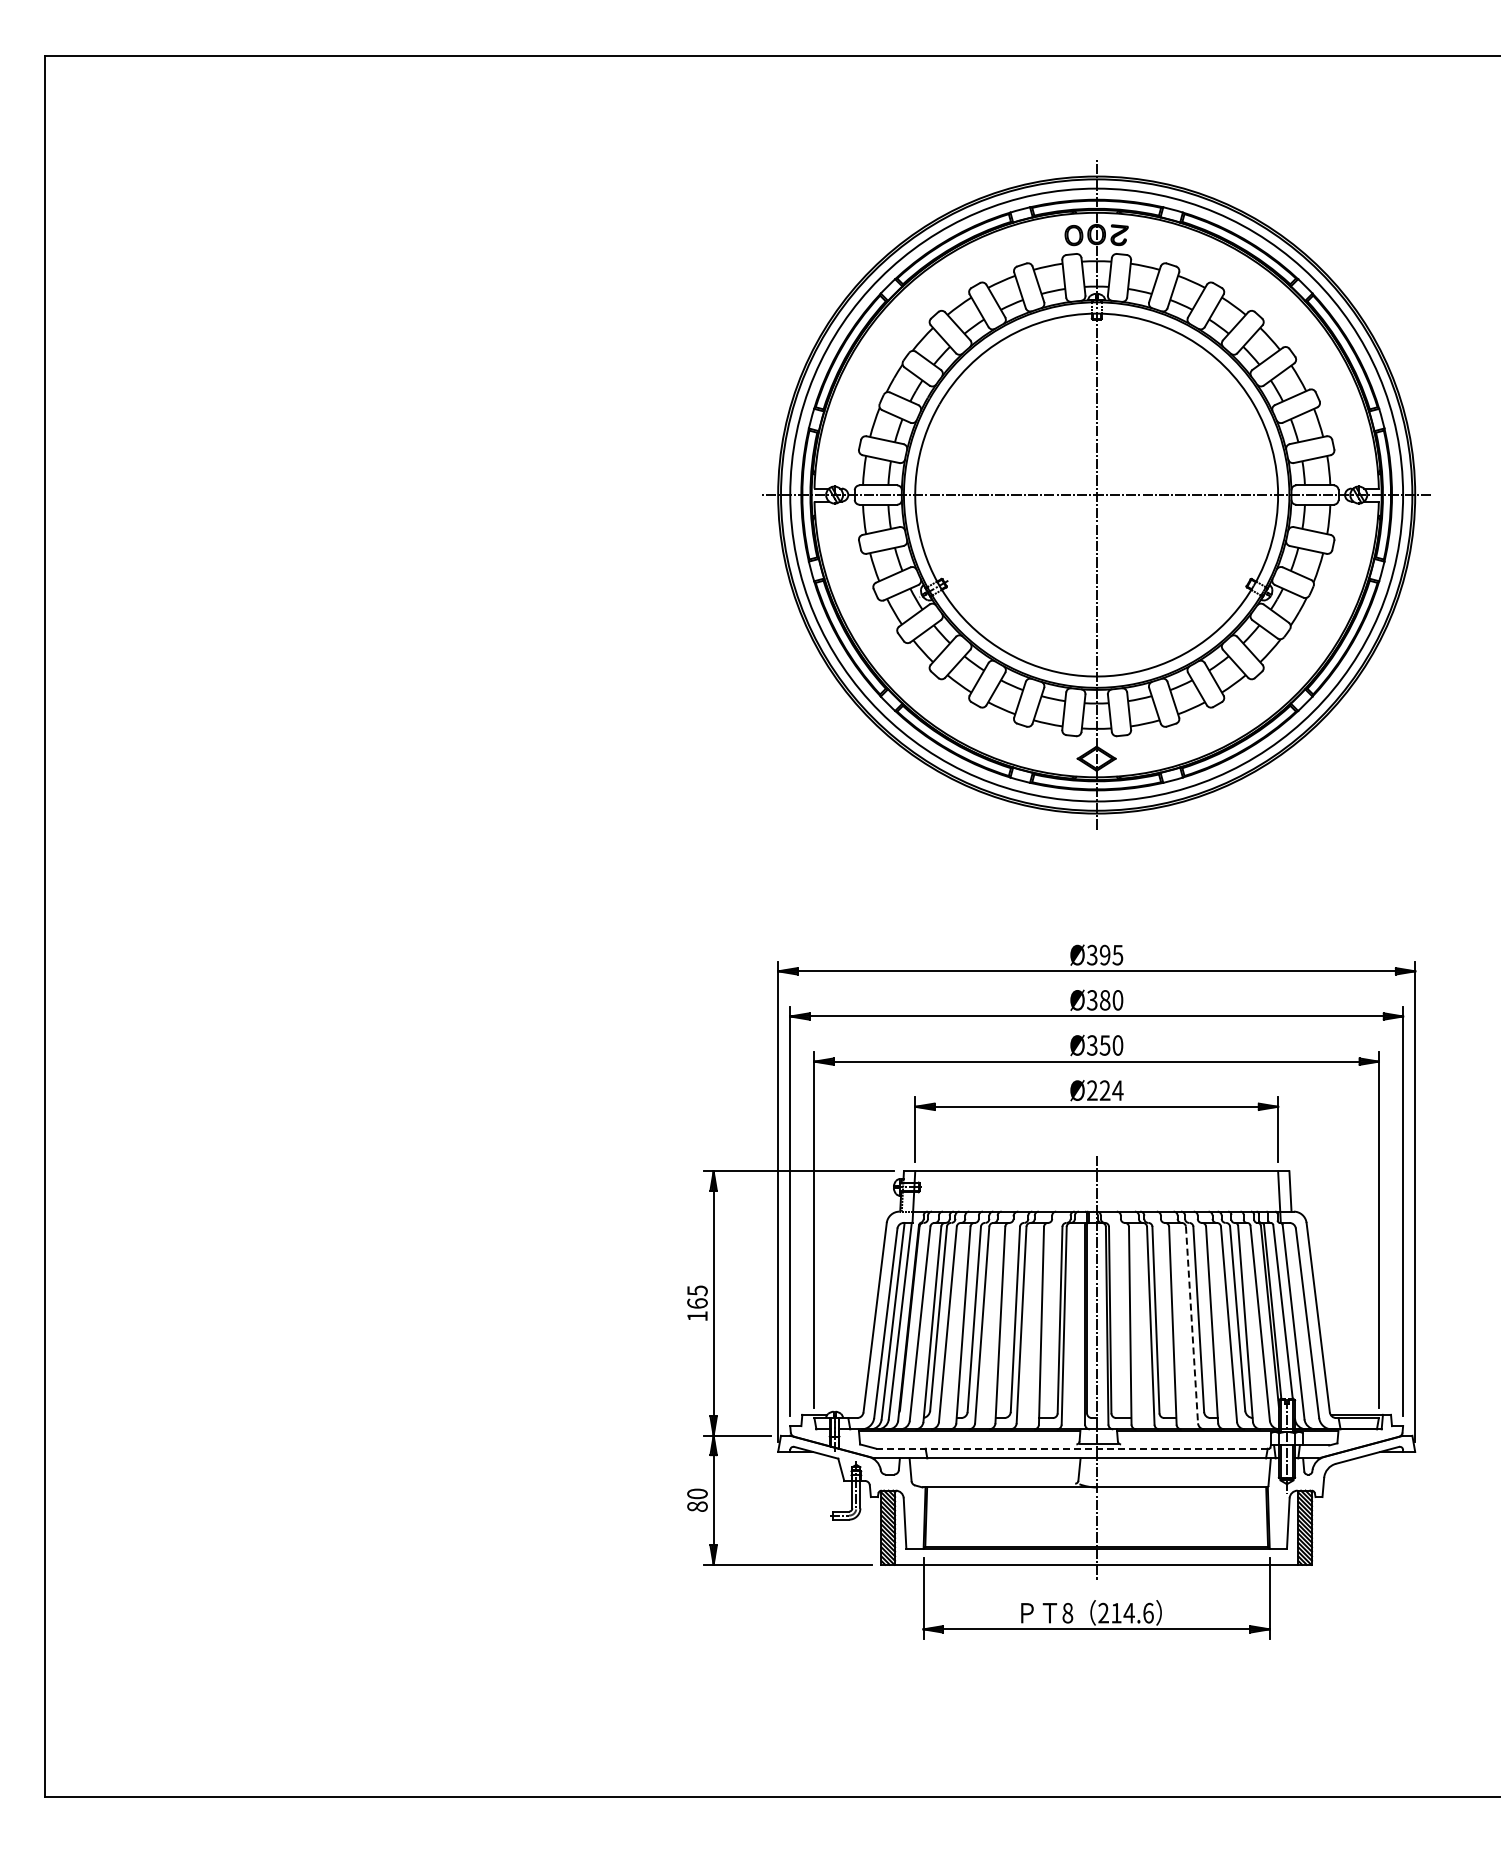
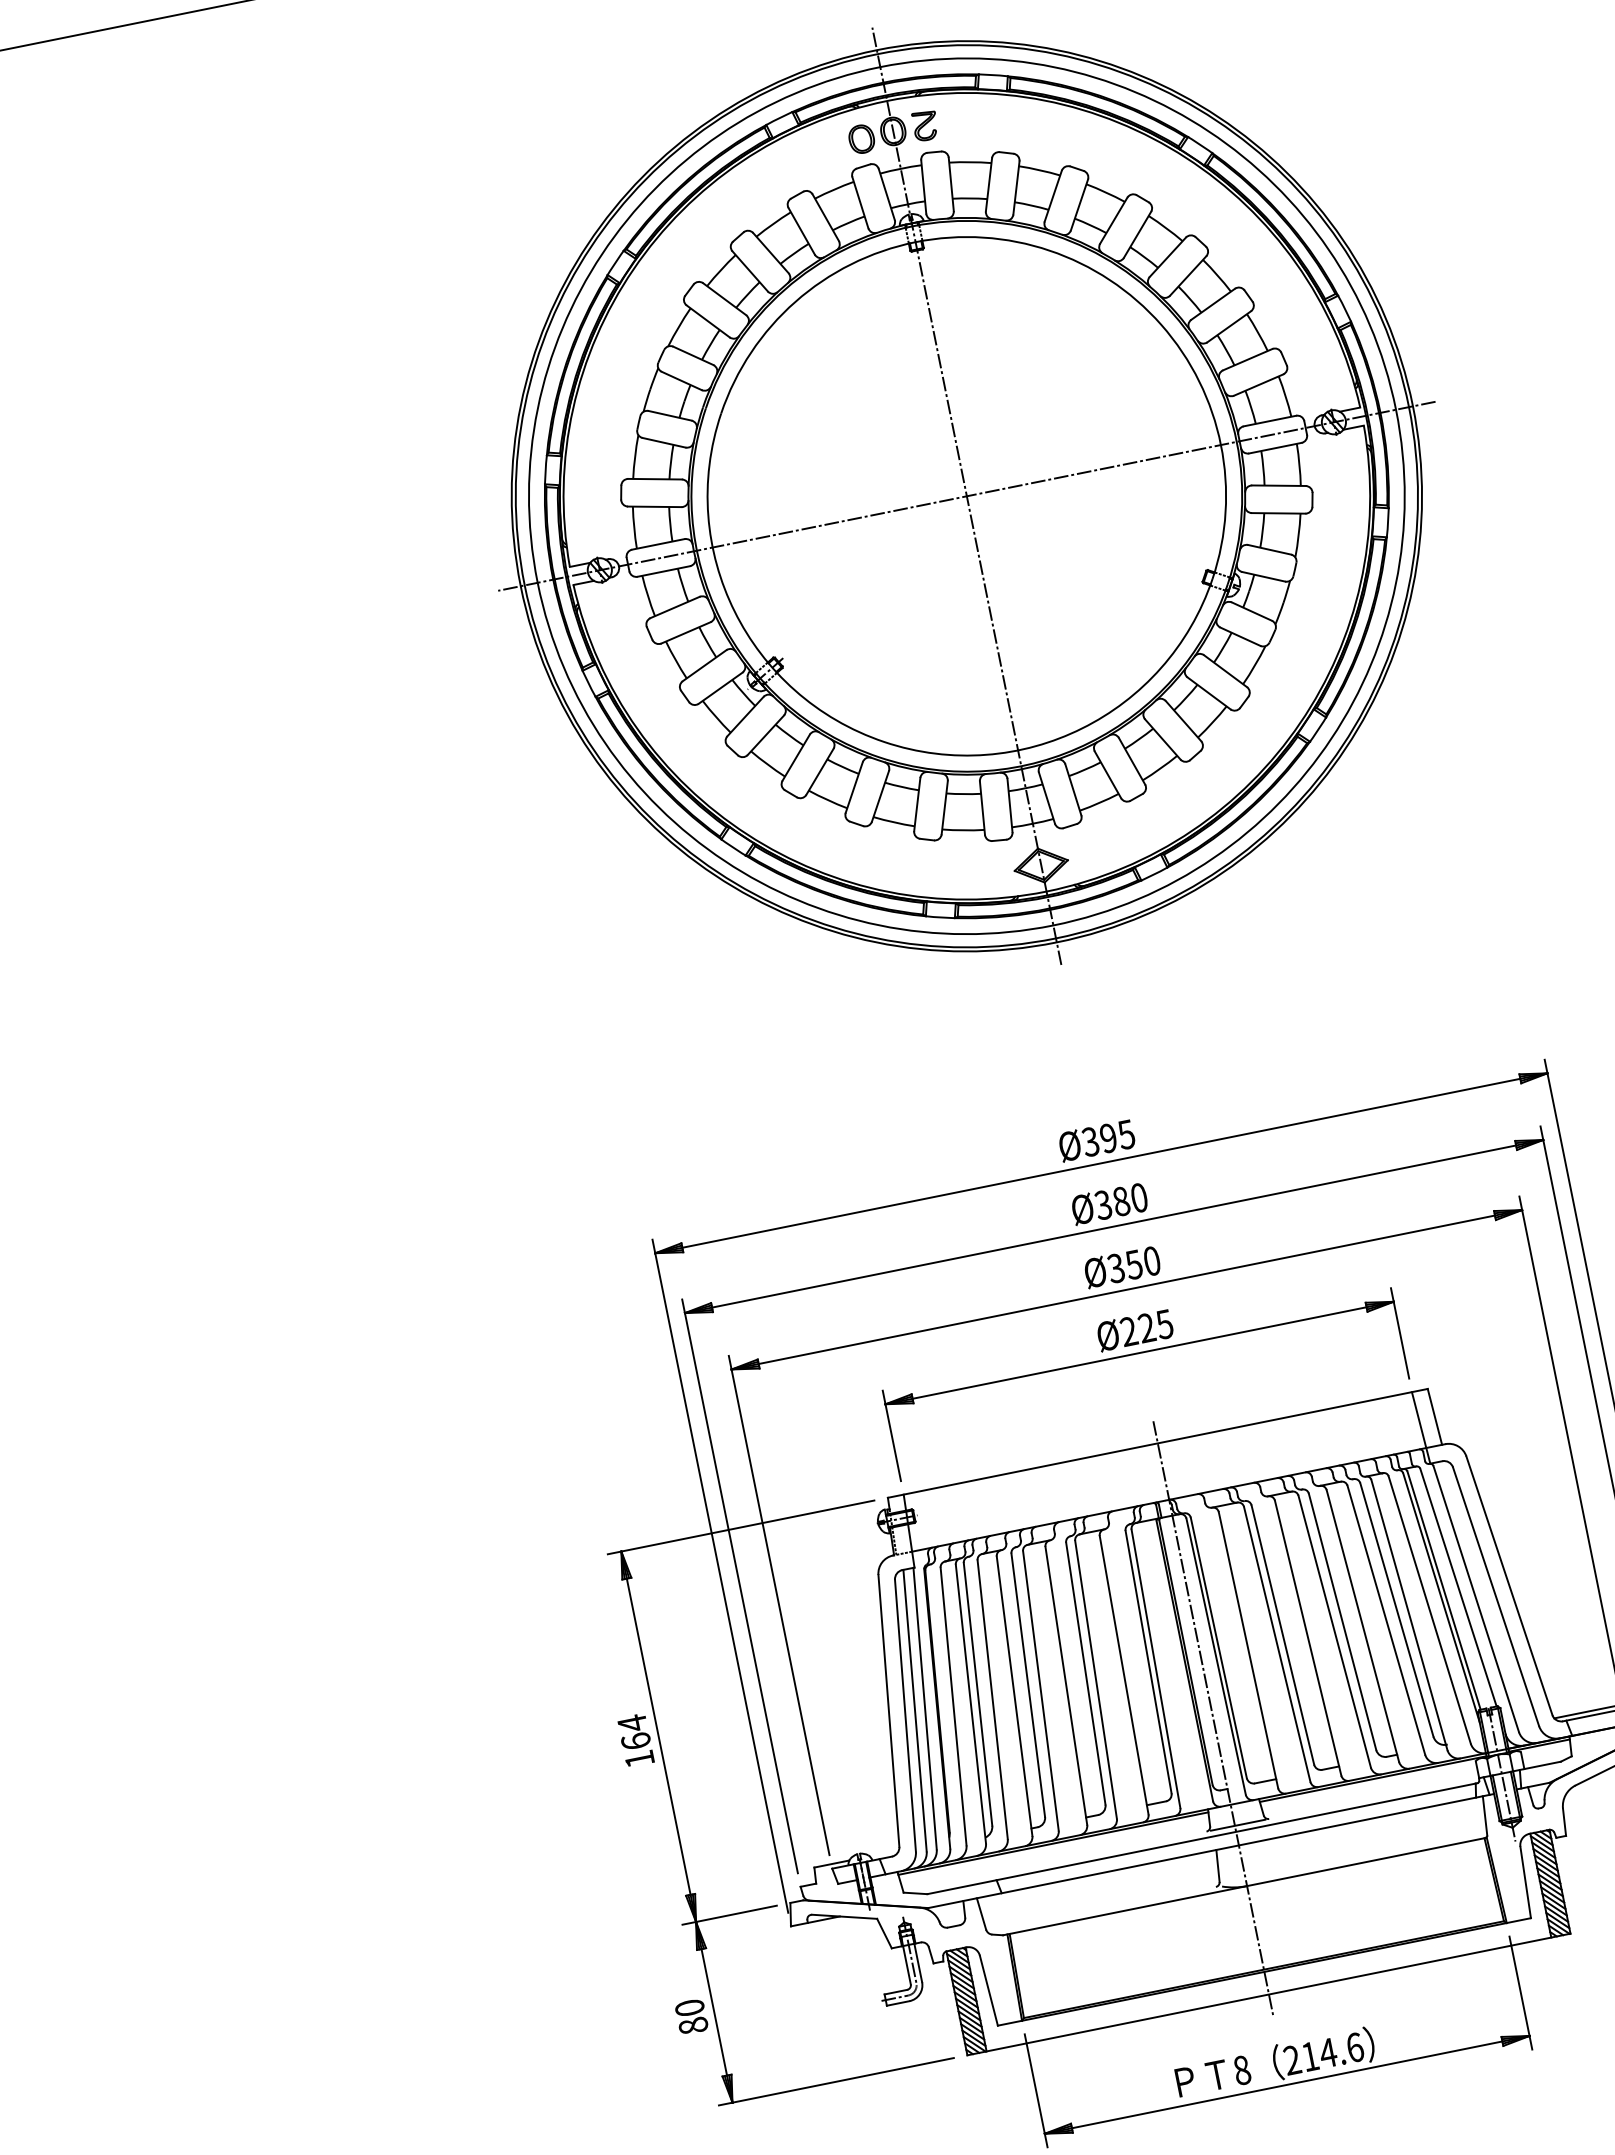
text: (1117, 1090) -> (1164, 1324), Ø224 -> Ø225
text: (697, 1290) -> (632, 1723), 165 -> 164
line: (1192, 1325) -> (1335, 1632), dashed -> solid
line: (1071, 1448) -> (1200, 1838), dashed -> solid

